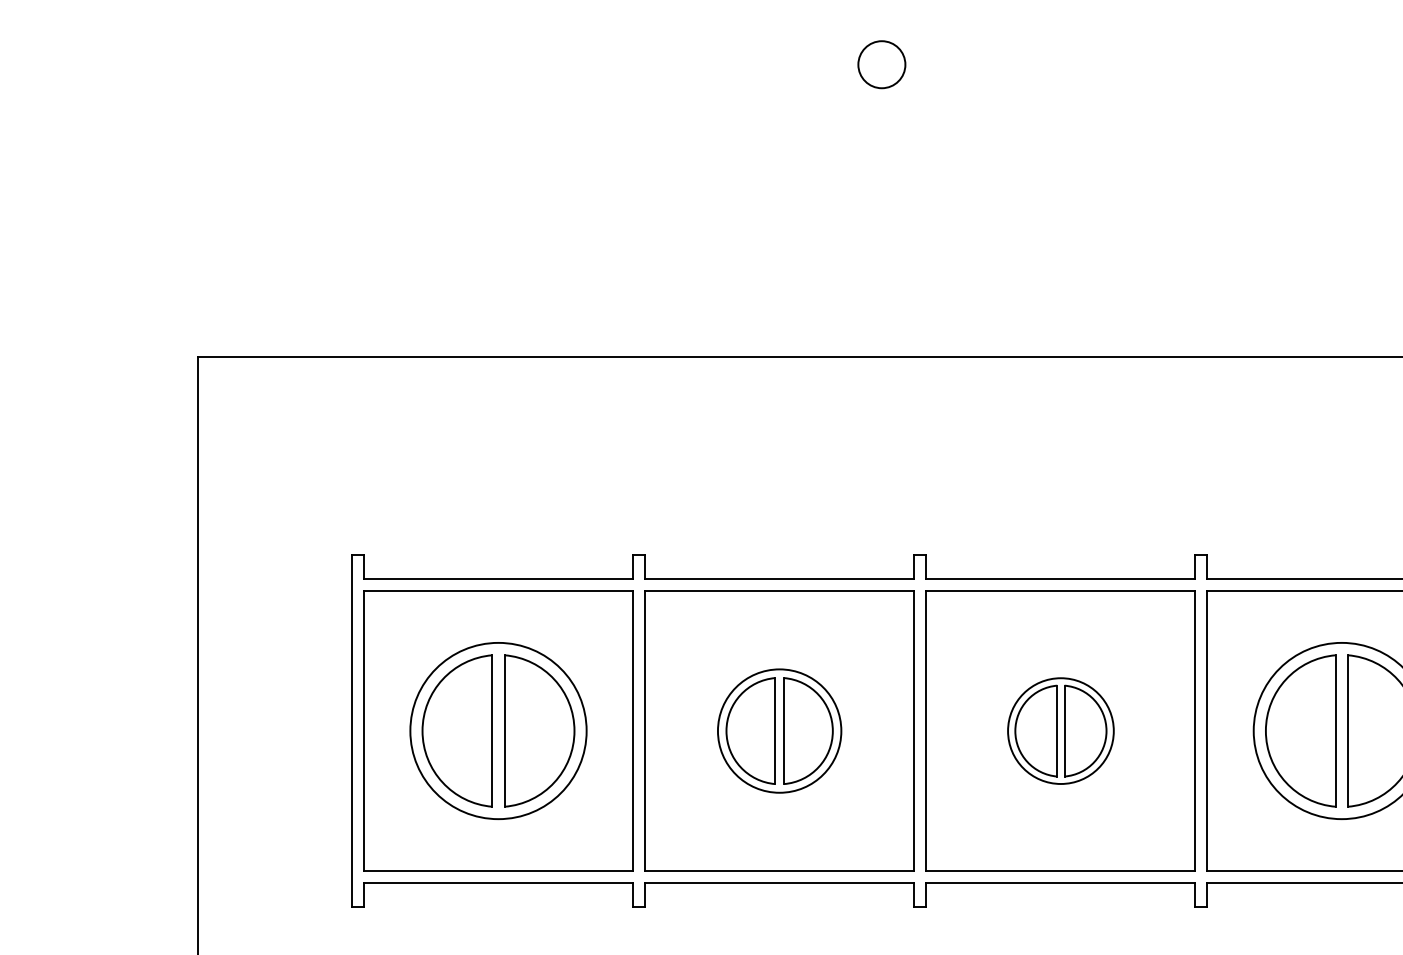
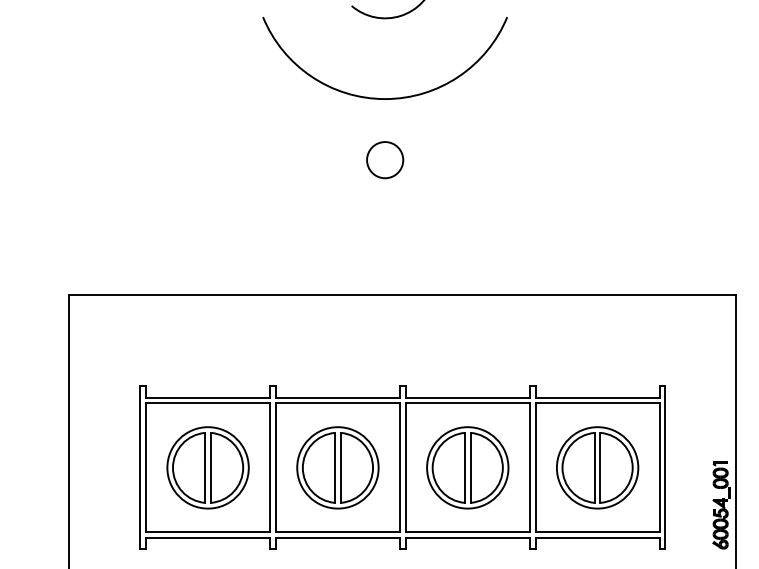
circle: (882, 65) -> (385, 160), size x1.67
part: (778, 730) -> (337, 467), size x1.43
part: (1060, 730) -> (467, 467), size x1.67

